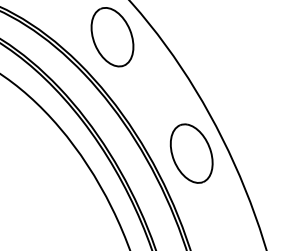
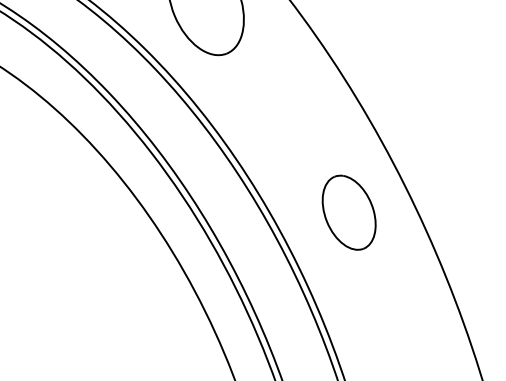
part: (191, 153) -> (348, 212), size x0.7

